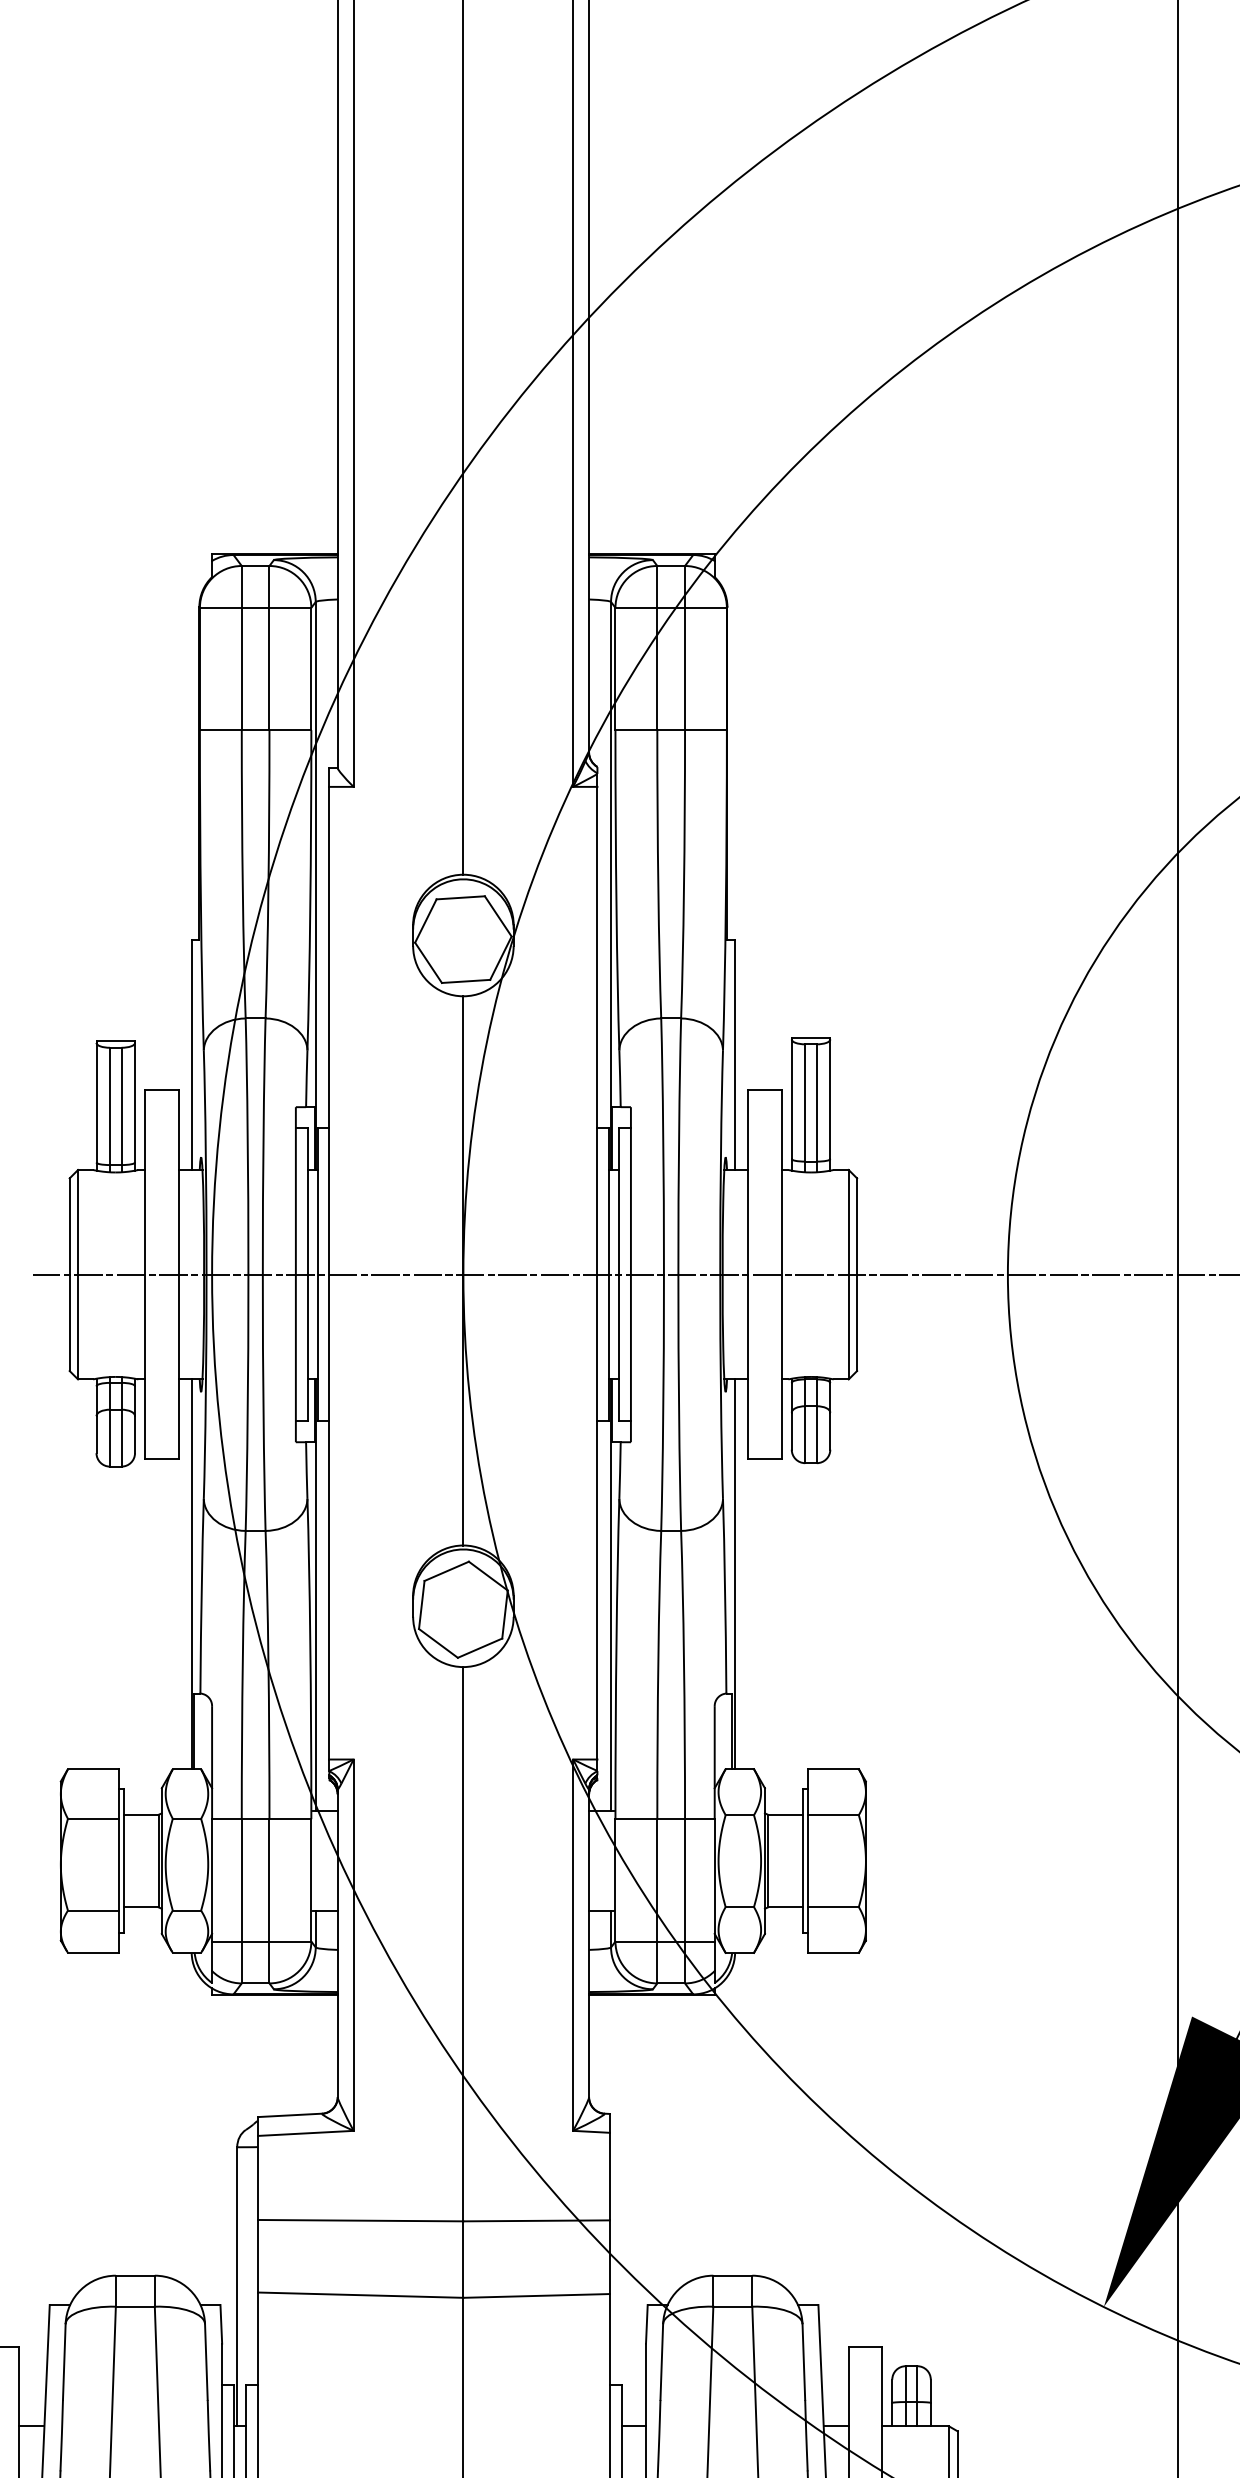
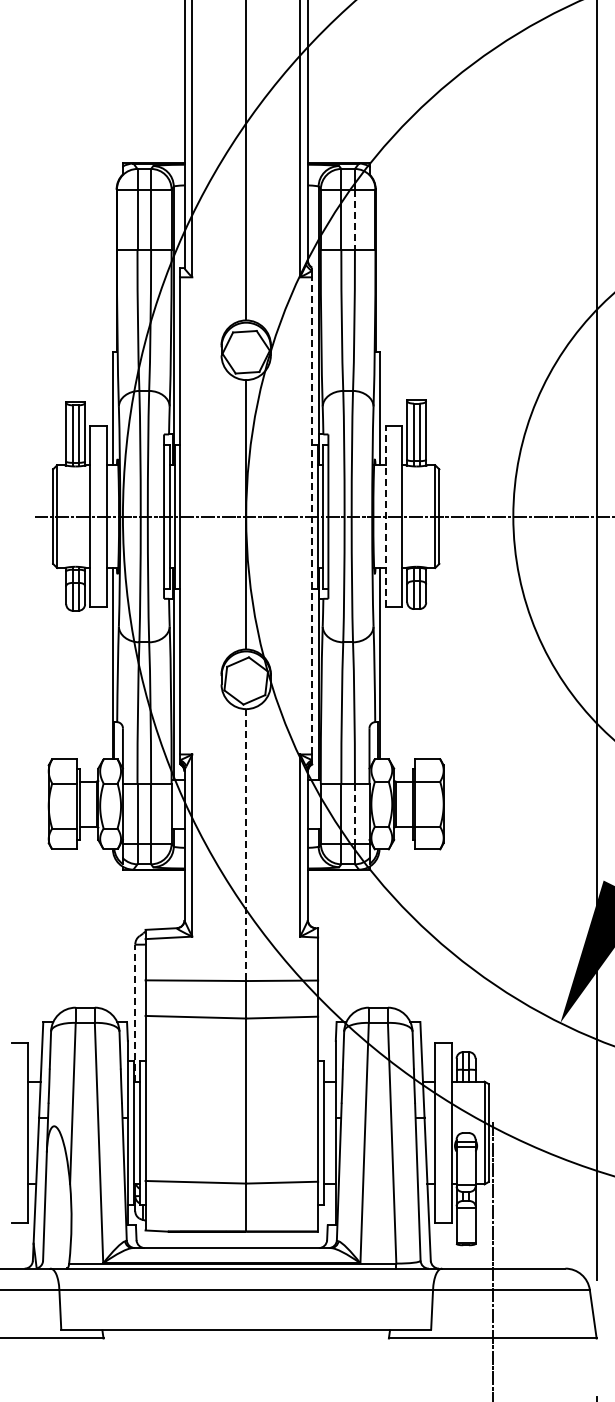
line: (684, 671) -> (354, 220), solid -> dashed
line: (596, 1272) -> (311, 515), solid -> dashed
line: (747, 1274) -> (385, 516), solid -> dashed
line: (684, 1881) -> (354, 814), solid -> dashed
line: (463, 1945) -> (246, 845), solid -> dashed
line: (237, 2285) -> (135, 1012), solid -> dashed

